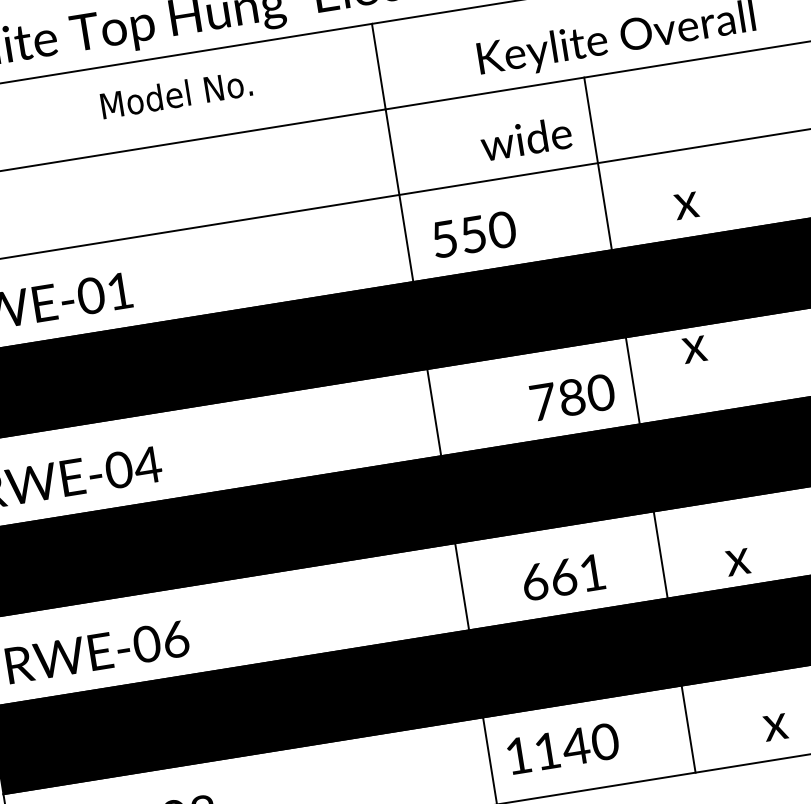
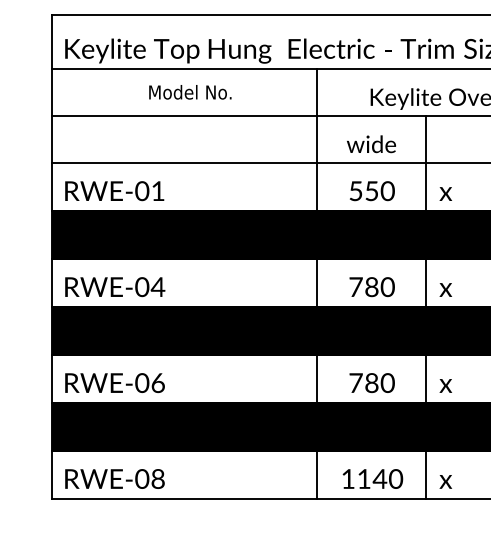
text: (176, 94) -> (190, 92), moved
text: (526, 139) -> (371, 144), moved
text: (685, 204) -> (445, 193), moved
text: (474, 235) -> (372, 191), moved
text: (693, 348) -> (445, 289), moved
text: (571, 398) -> (371, 287), moved
text: (737, 561) -> (445, 385), moved
text: (563, 578) -> (371, 383), 661 -> 780
text: (774, 726) -> (445, 481), moved
text: (562, 747) -> (372, 478), moved

